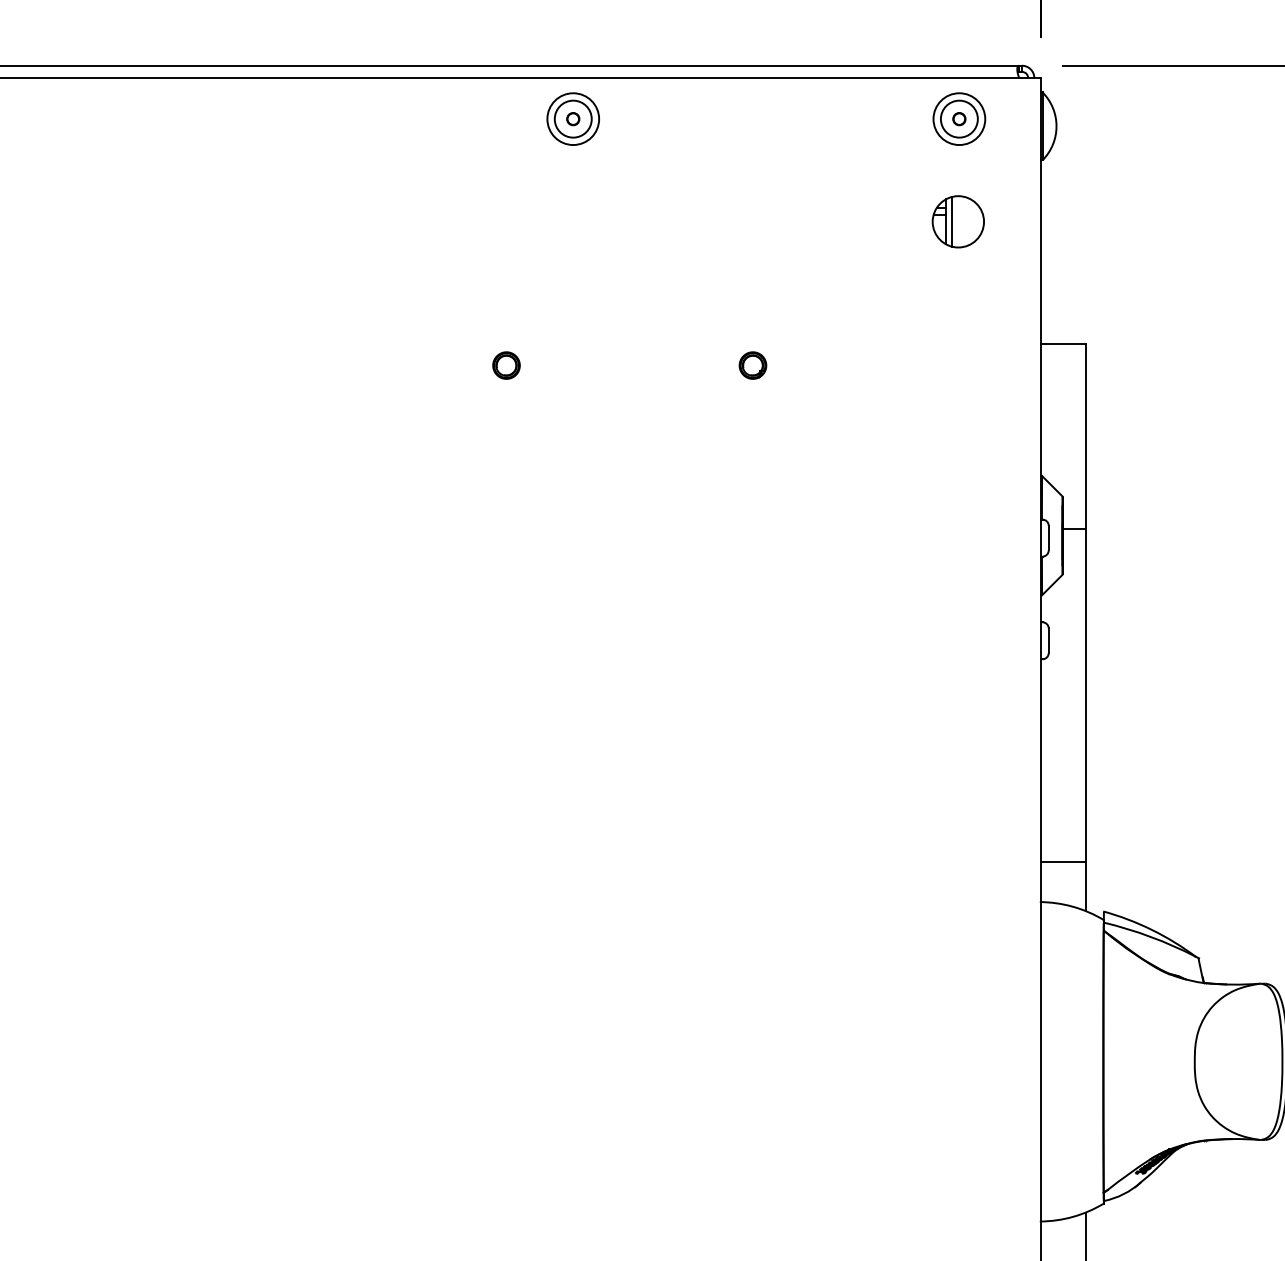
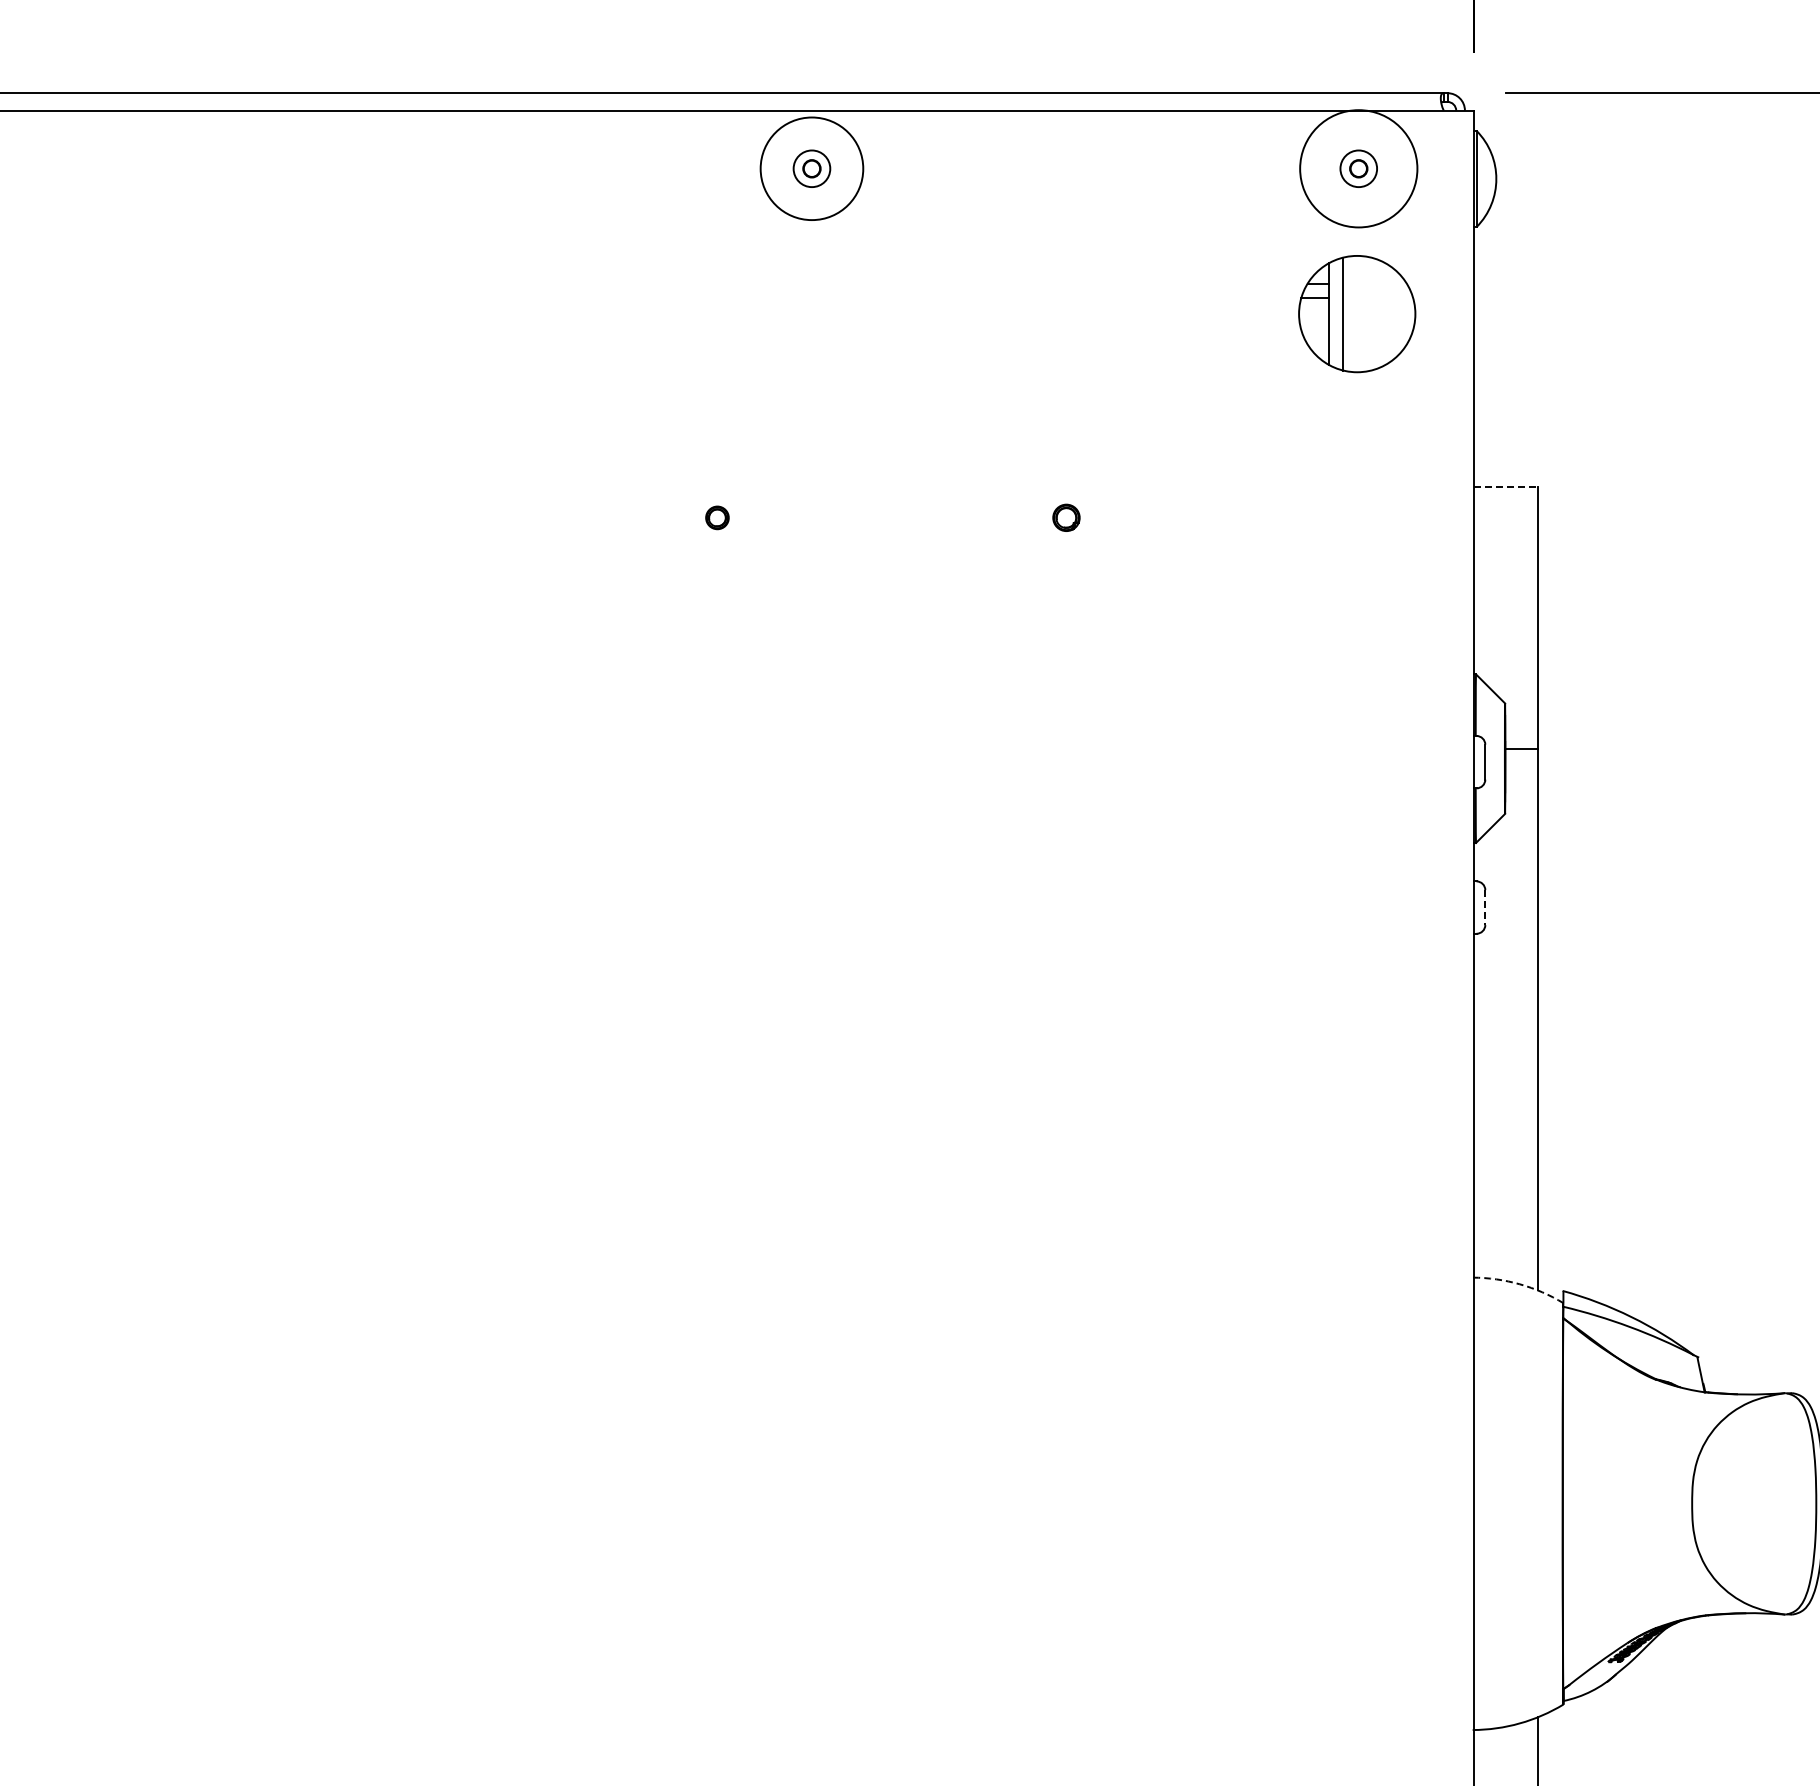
circle: (572, 118) -> (811, 168), size x0.7
circle: (572, 118) -> (811, 168), size x1.4
circle: (959, 118) -> (1358, 168), size x0.7
circle: (959, 118) -> (1358, 168), size x1.6
part: (958, 222) -> (1357, 314), size x1.6
line: (1062, 344) -> (1505, 487), solid -> dashed
part: (506, 365) -> (717, 517), size x0.6
part: (753, 365) -> (1066, 517), size x0.7
line: (1048, 641) -> (1485, 908), solid -> dashed
line: (1062, 861) -> (1505, 1220), removed
arc: (1072, 906) -> (1519, 1284), solid -> dashed

